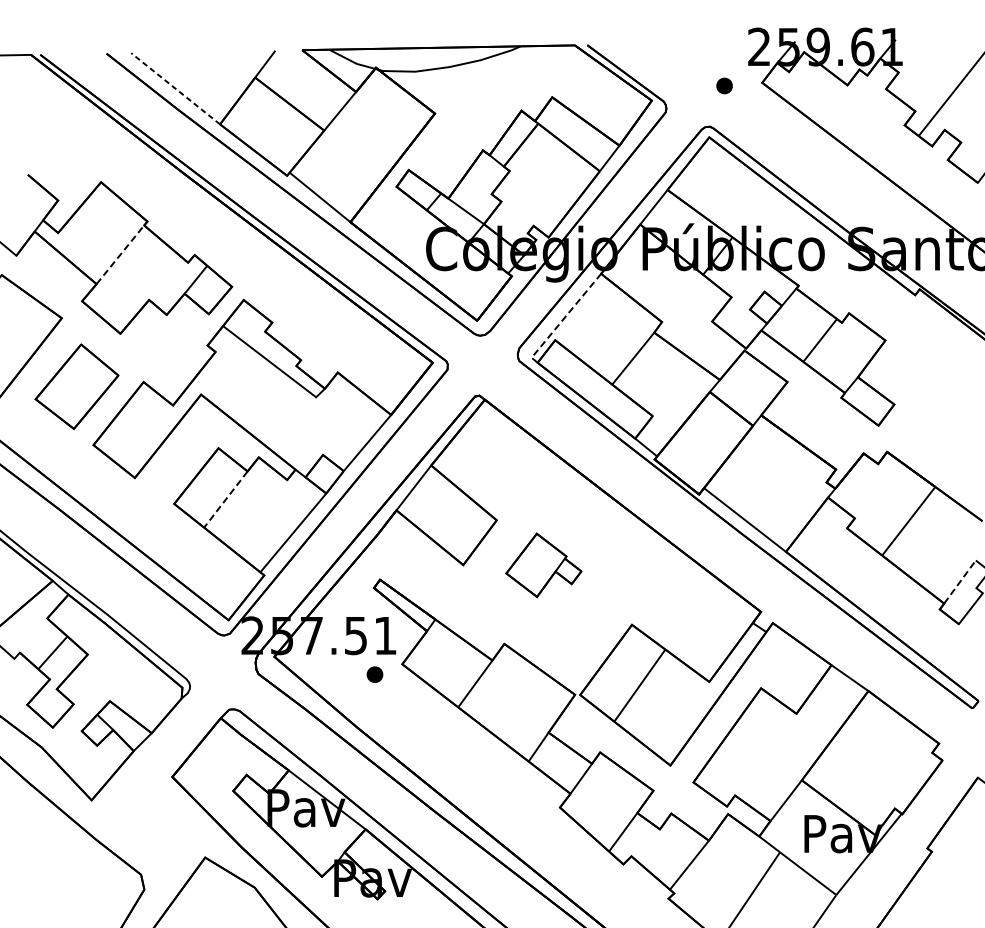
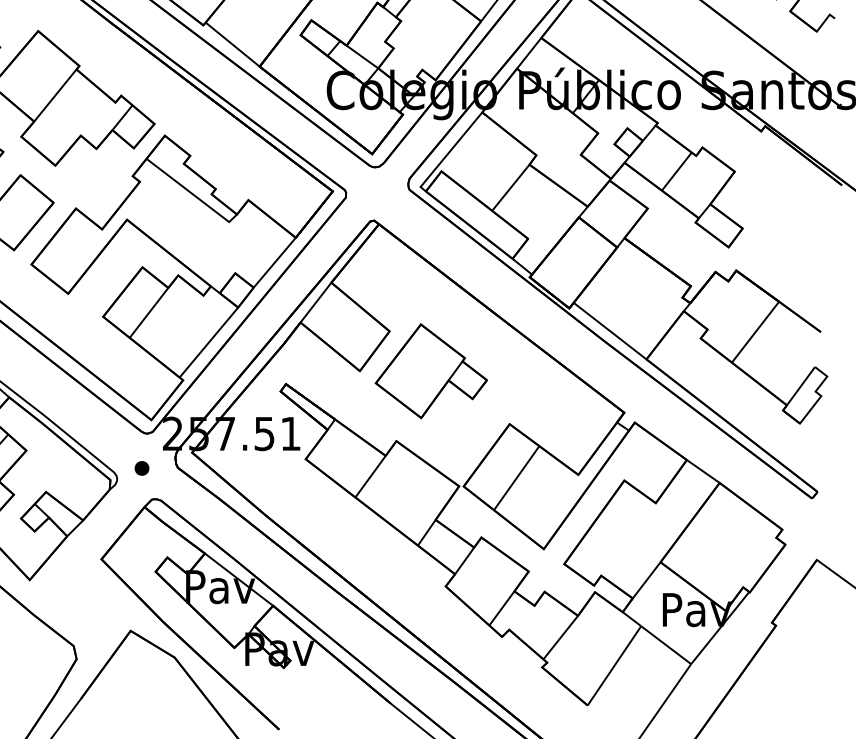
line: (120, 254) -> (55, 95), dashed -> solid
line: (563, 319) -> (448, 153), dashed -> solid
line: (225, 499) -> (148, 312), dashed -> solid
part: (543, 565) -> (431, 371), size x1.67
line: (960, 582) -> (801, 386), dashed -> solid
part: (374, 674) -> (141, 468), moved

